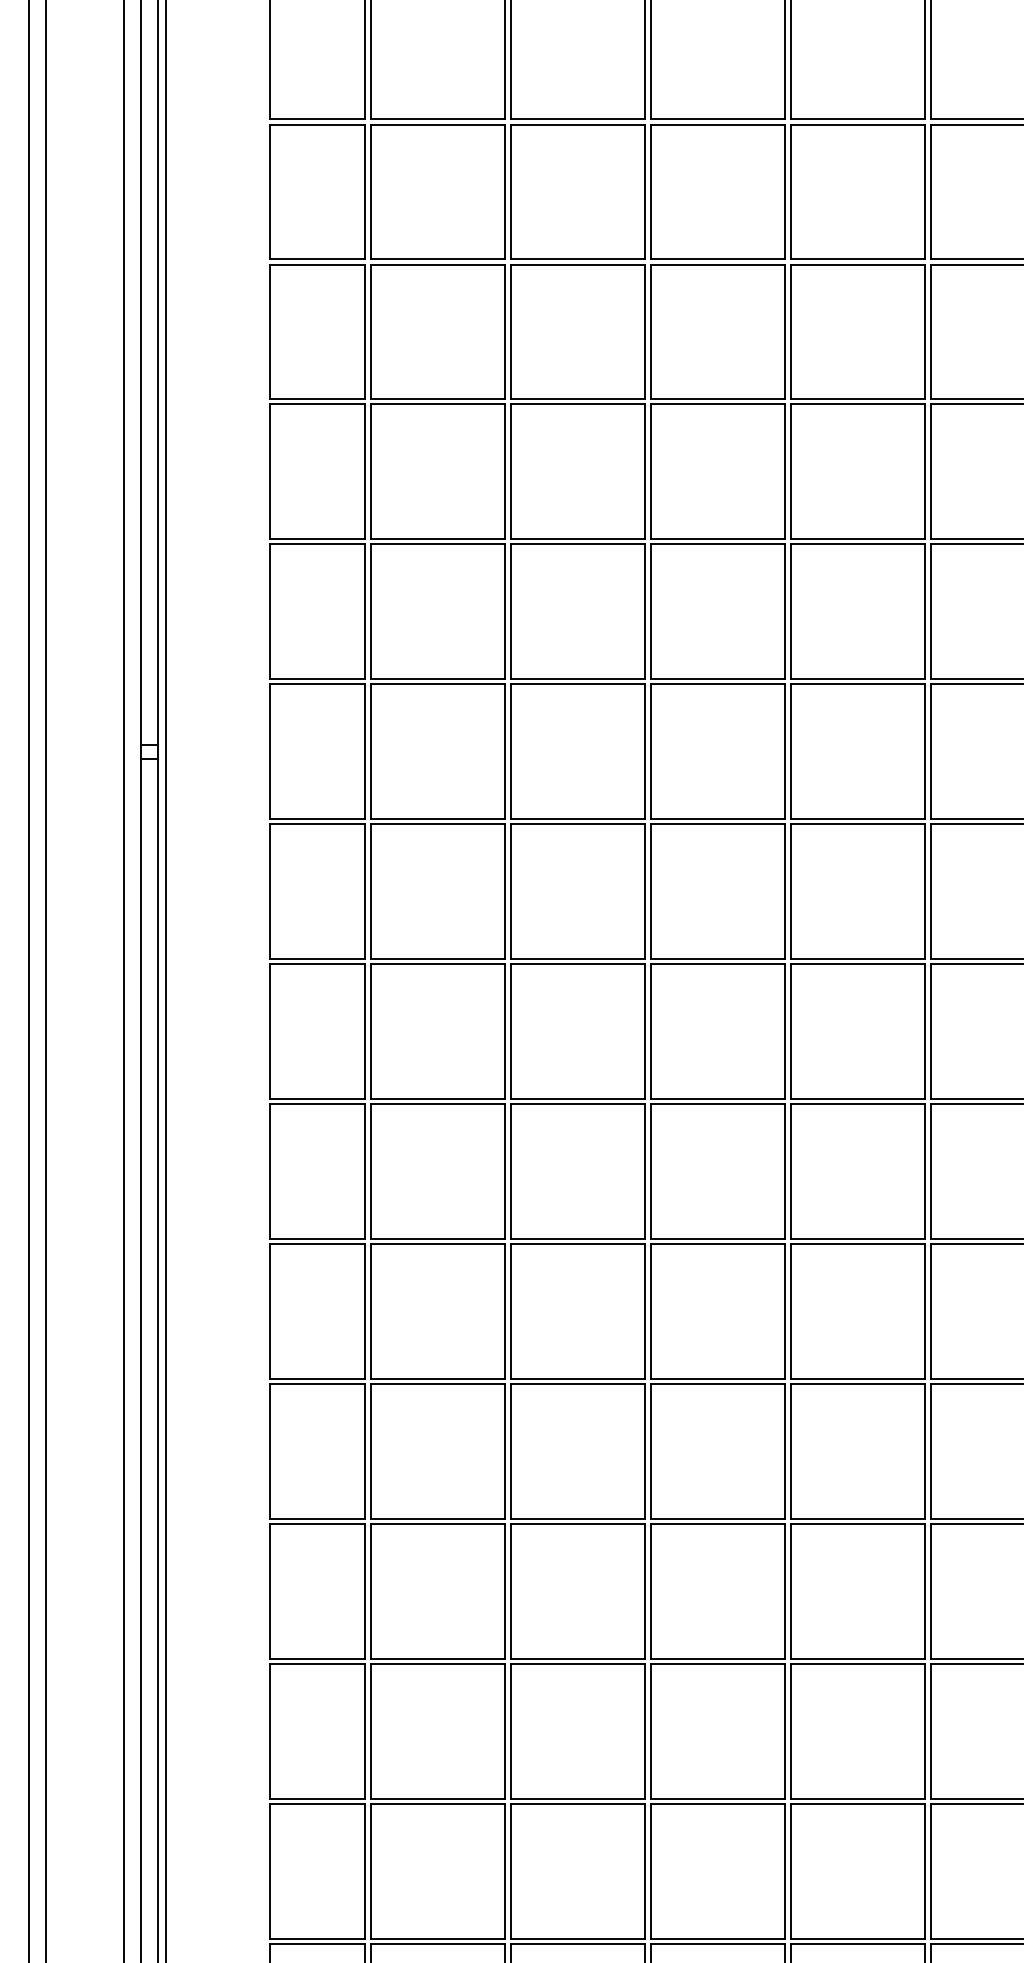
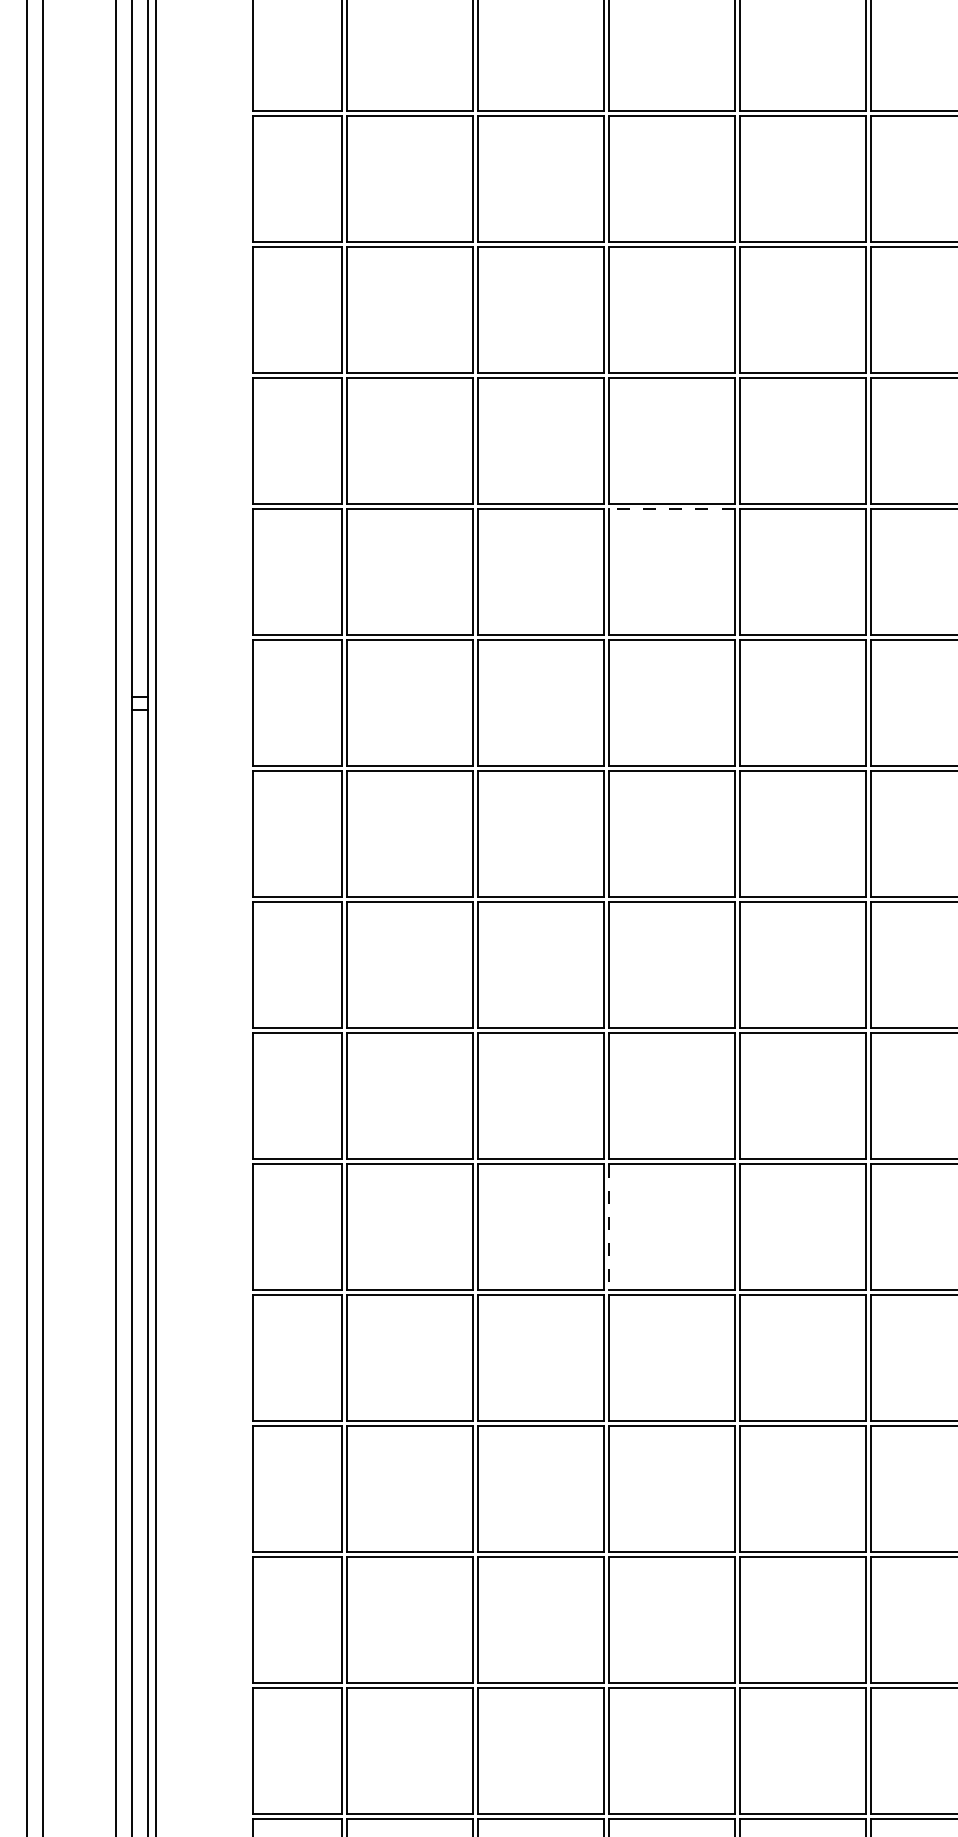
line: (717, 544) -> (671, 509), solid -> dashed
line: (650, 1311) -> (608, 1227), solid -> dashed

